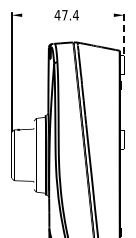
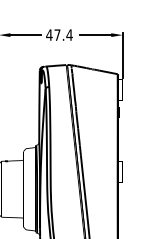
line: (36, 15) -> (26, 35), added
line: (99, 15) -> (95, 35), added
line: (124, 33) -> (123, 55), dashed -> solid

